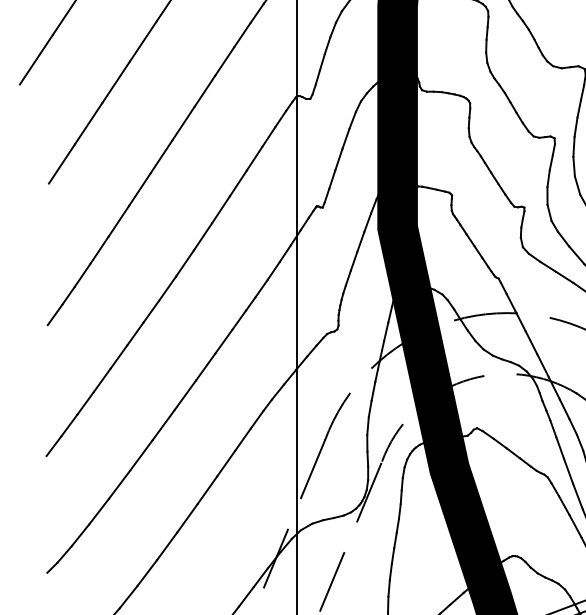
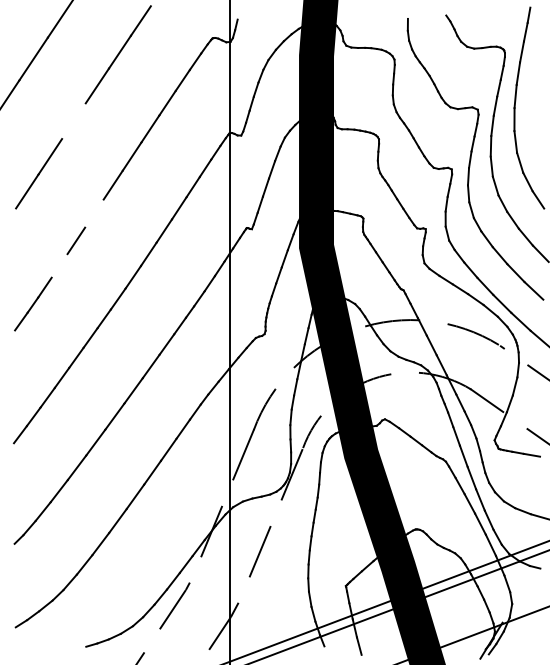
line: (115, 82) -> (73, 121), removed
line: (139, 189) -> (94, 213), removed
line: (99, 249) -> (59, 265), removed

